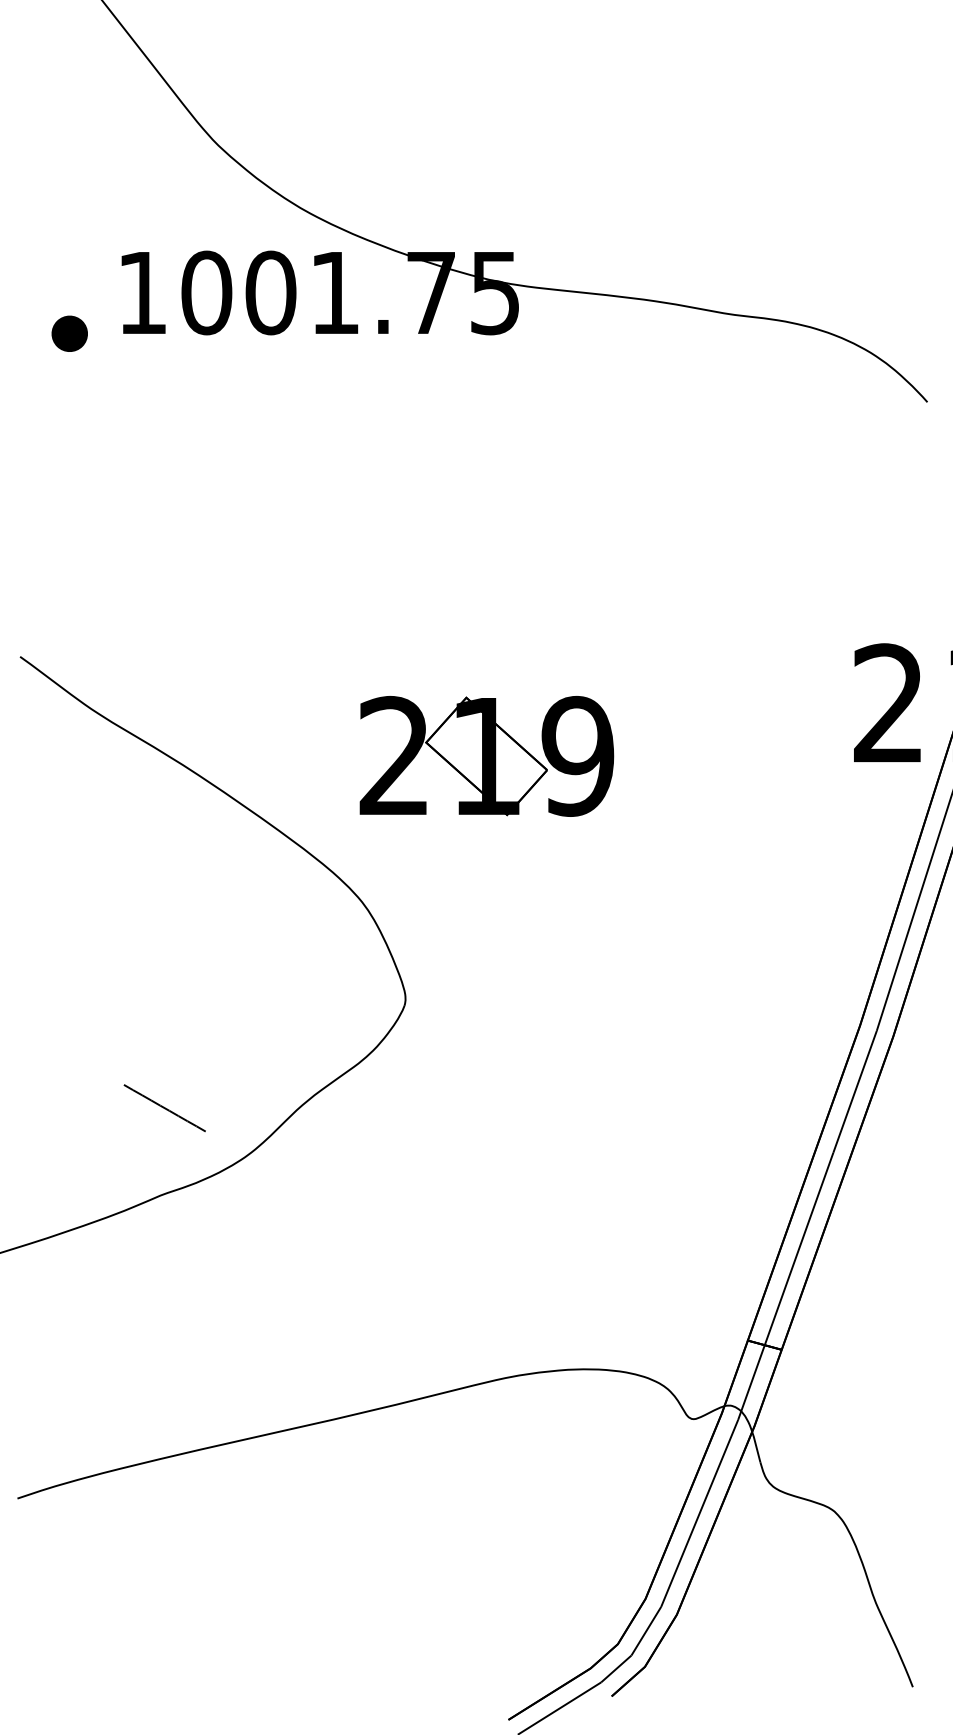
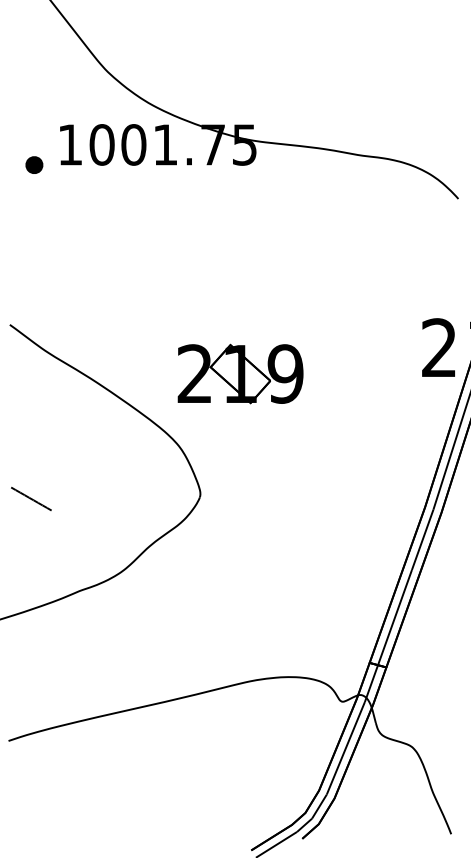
line: (165, 1107) -> (31, 498), moved

